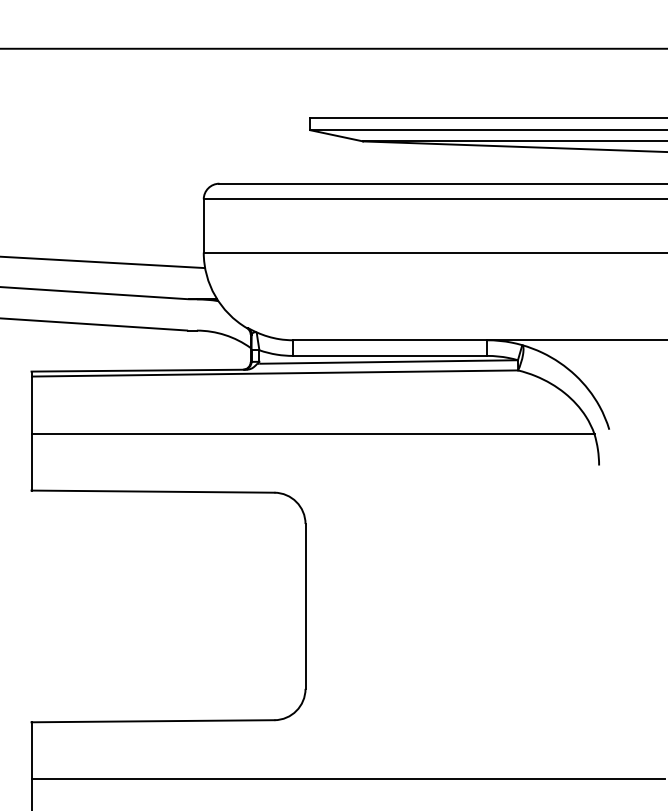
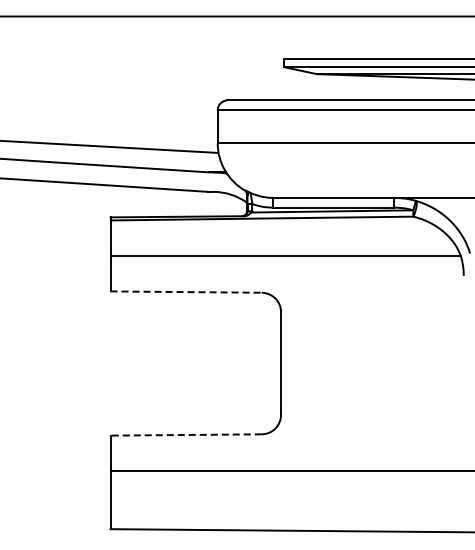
line: (153, 492) -> (186, 292), solid -> dashed
line: (153, 720) -> (186, 434), solid -> dashed

